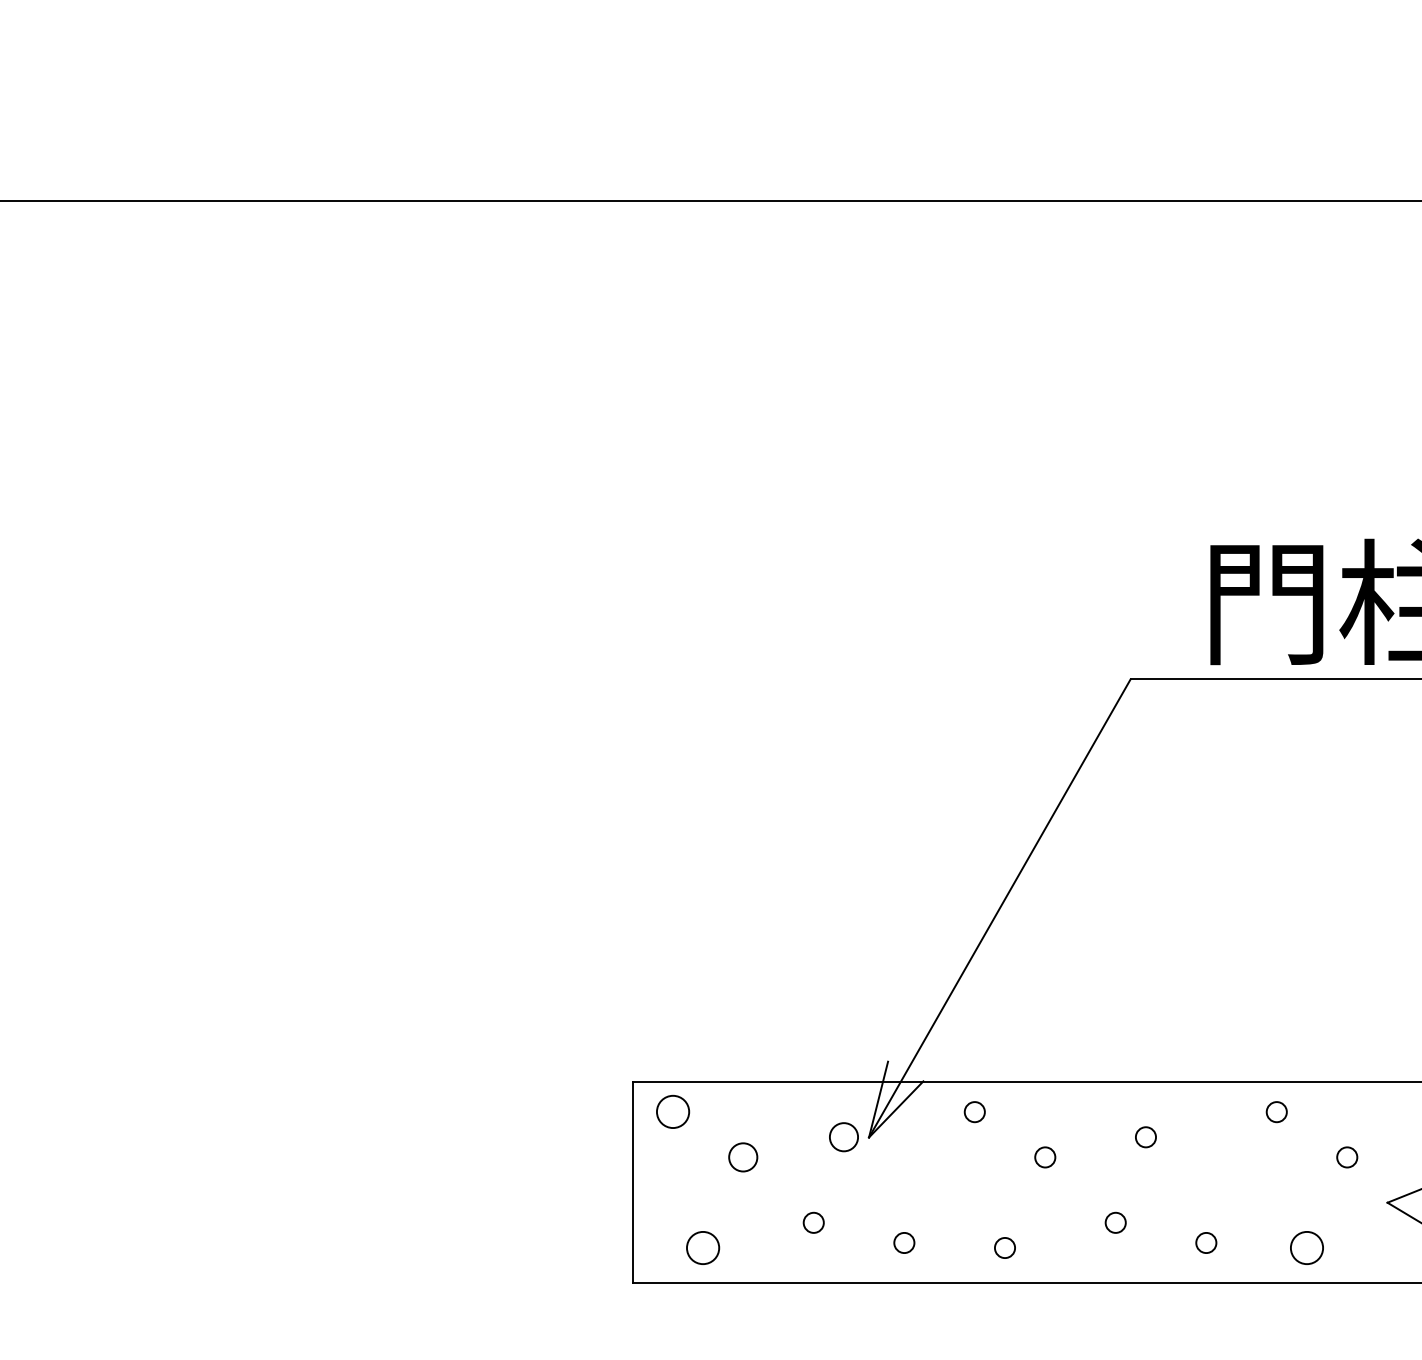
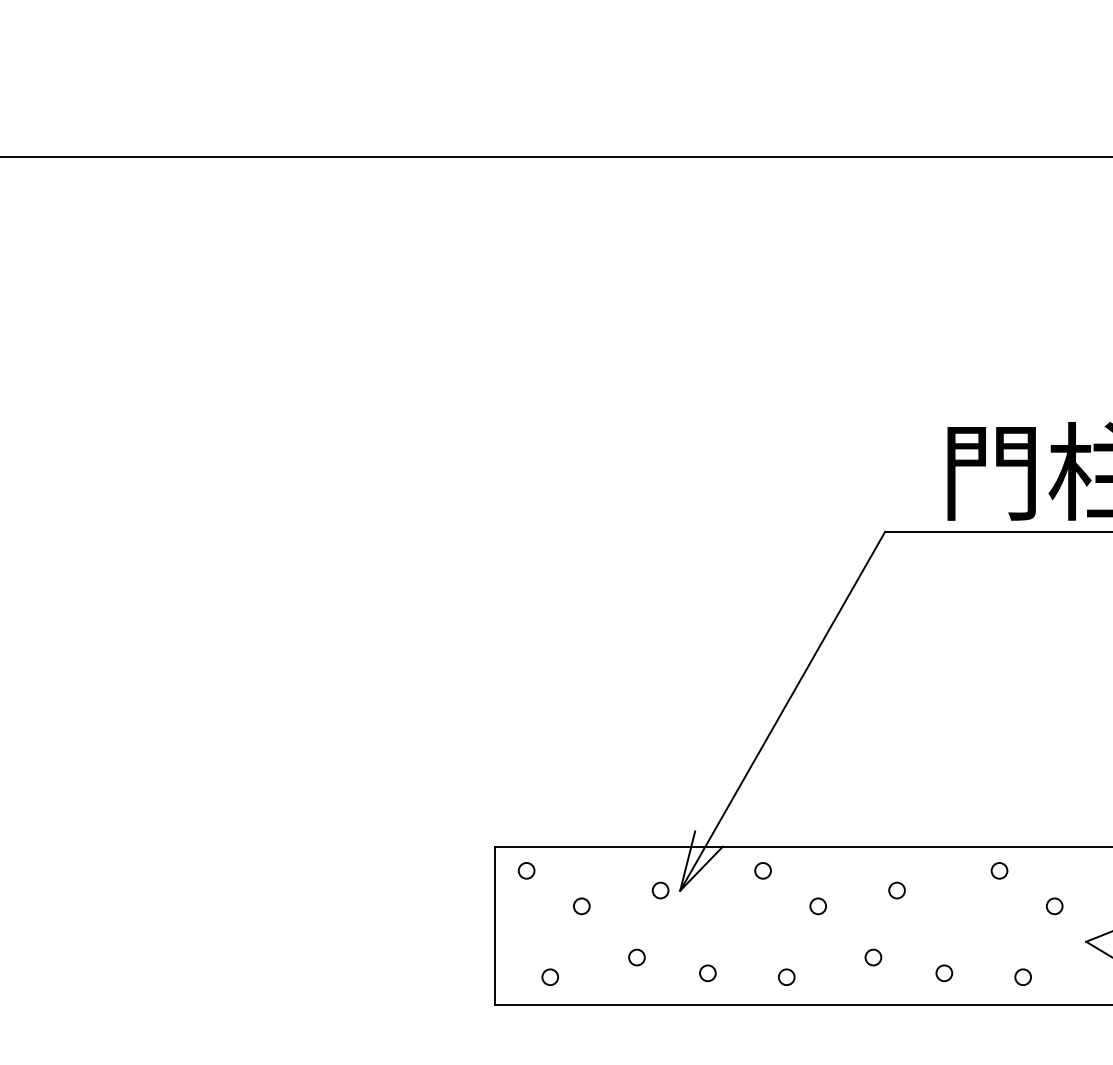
circle: (672, 1112) -> (526, 871), size x0.62
circle: (843, 1137) -> (660, 890), size x0.71
circle: (743, 1157) -> (581, 906), size x0.71
circle: (702, 1247) -> (549, 976), size x0.62
circle: (1306, 1247) -> (1022, 976), size x0.62

